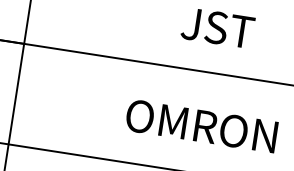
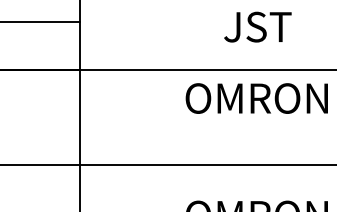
text: (201, 126) -> (256, 98), moved

